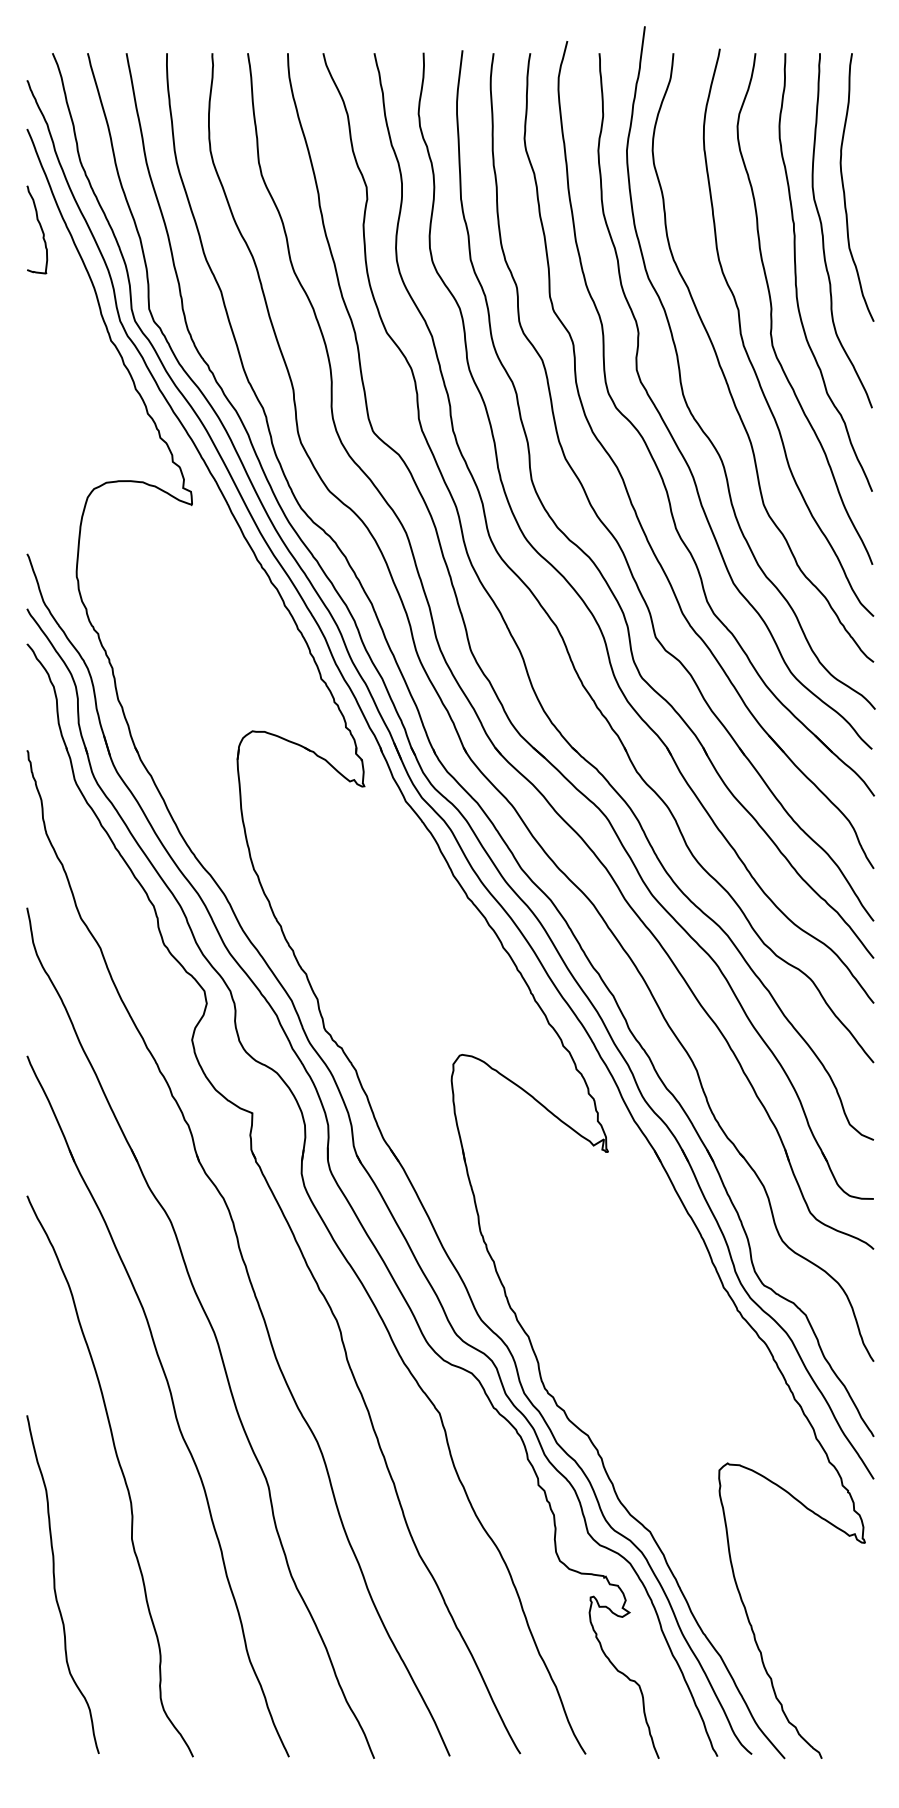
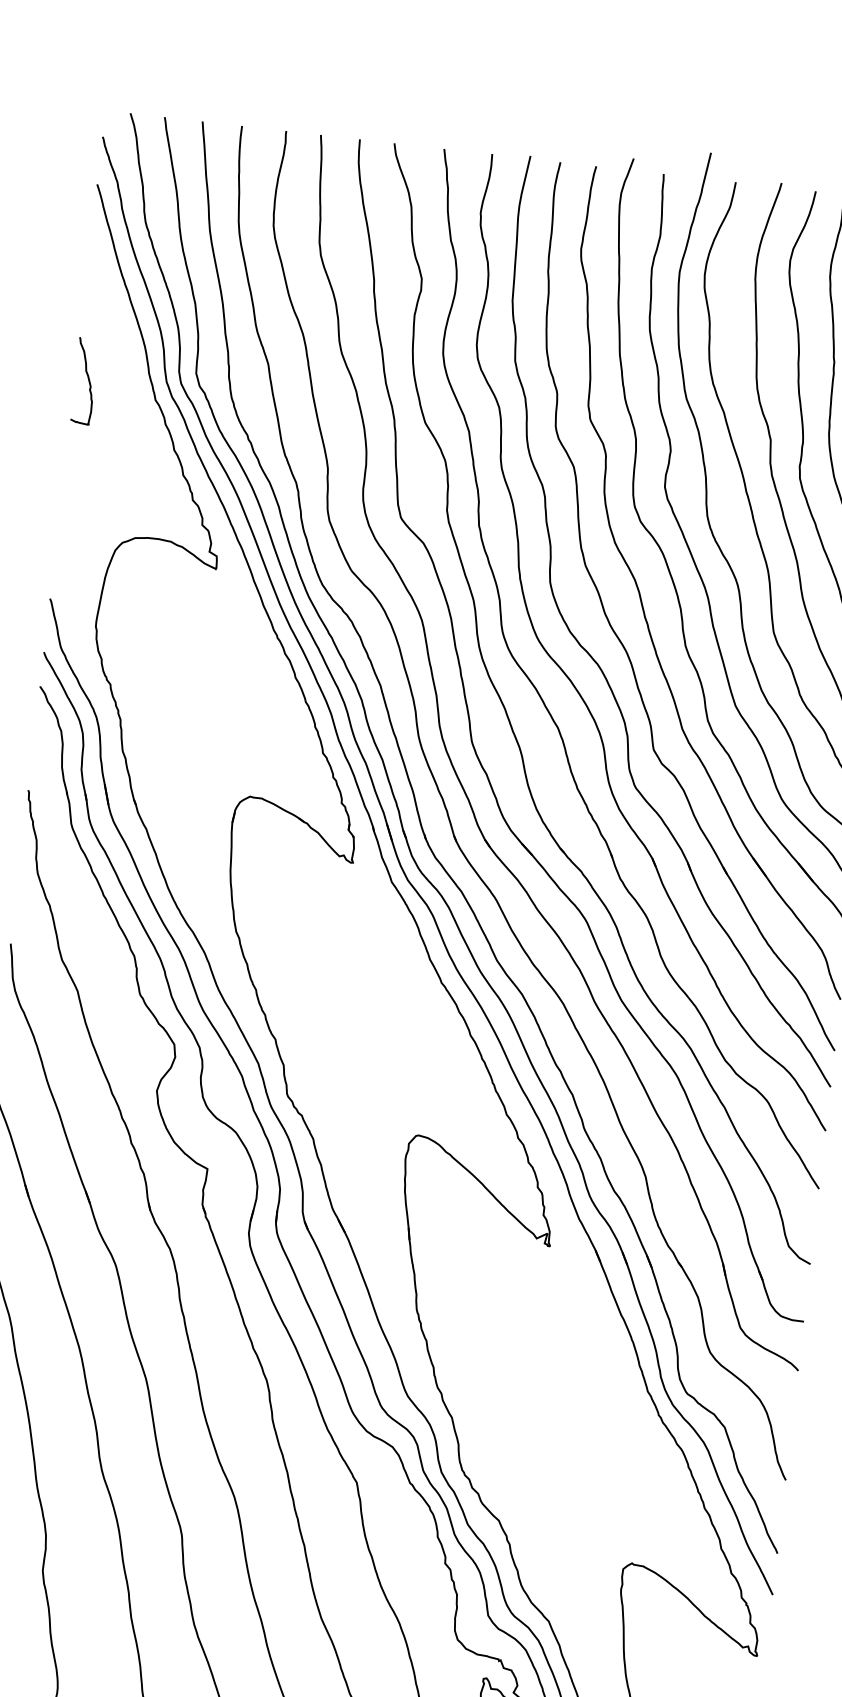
curve: (40, 228) -> (88, 380), moved

